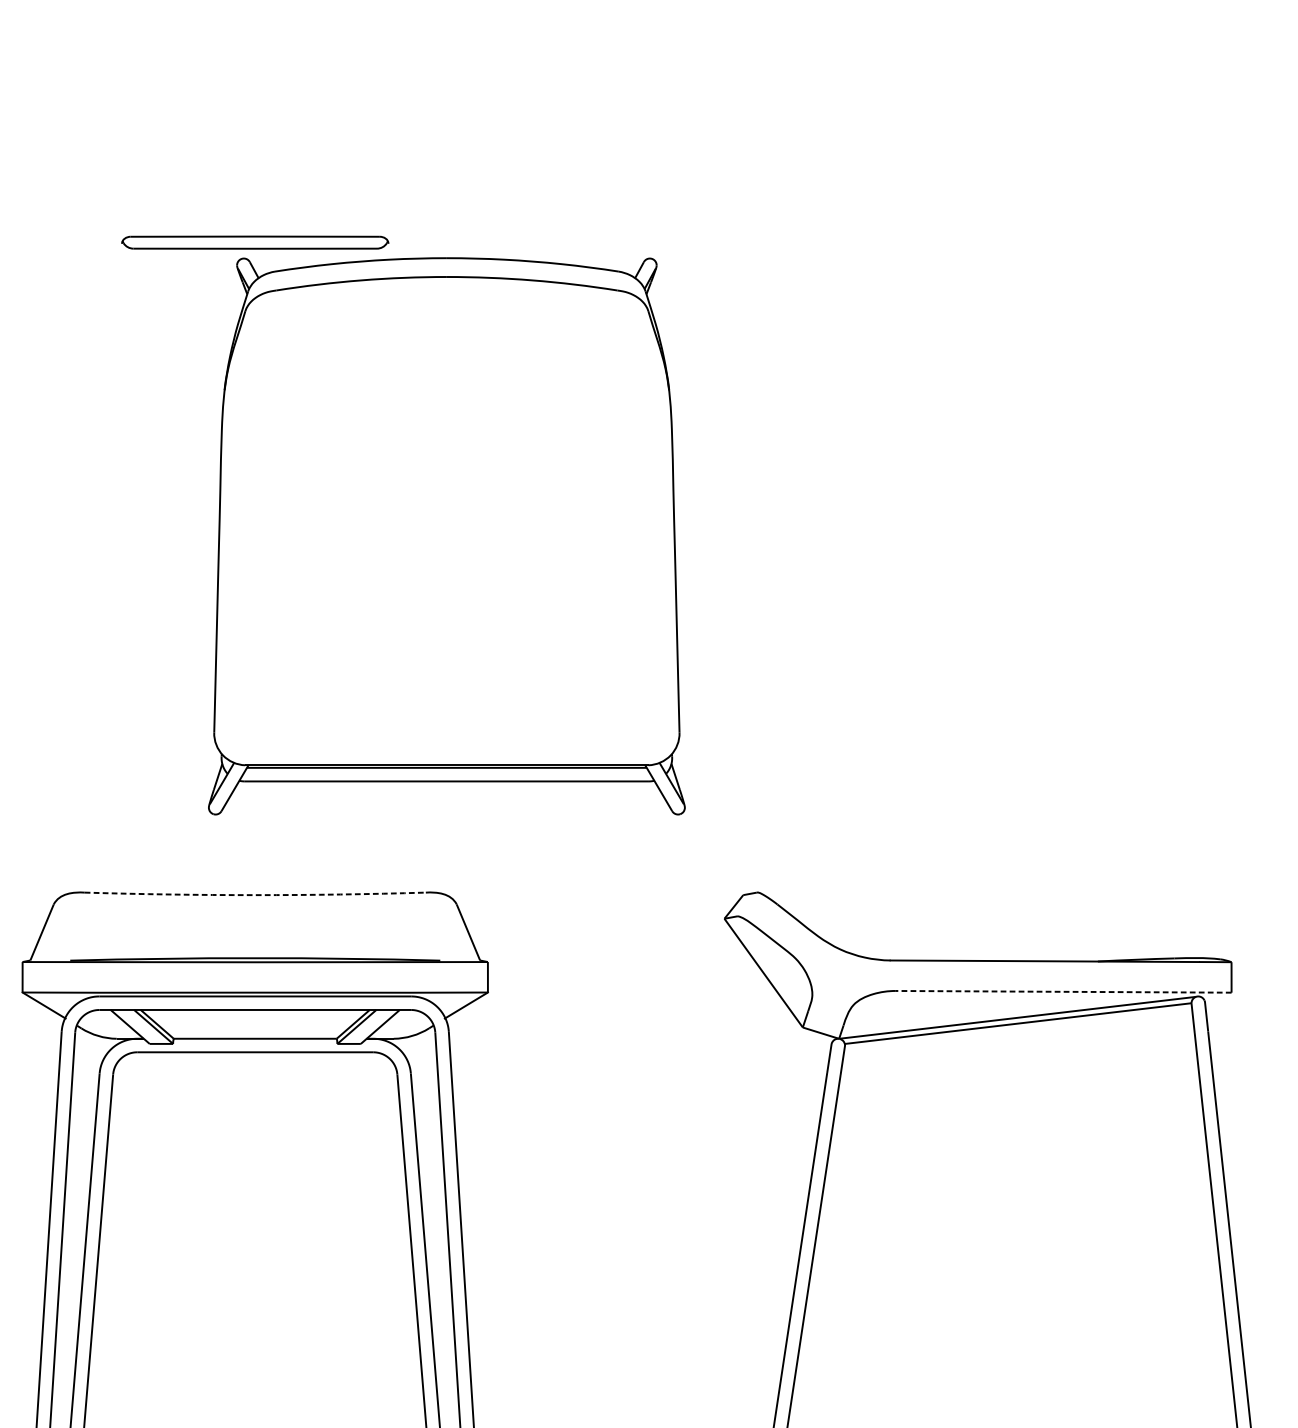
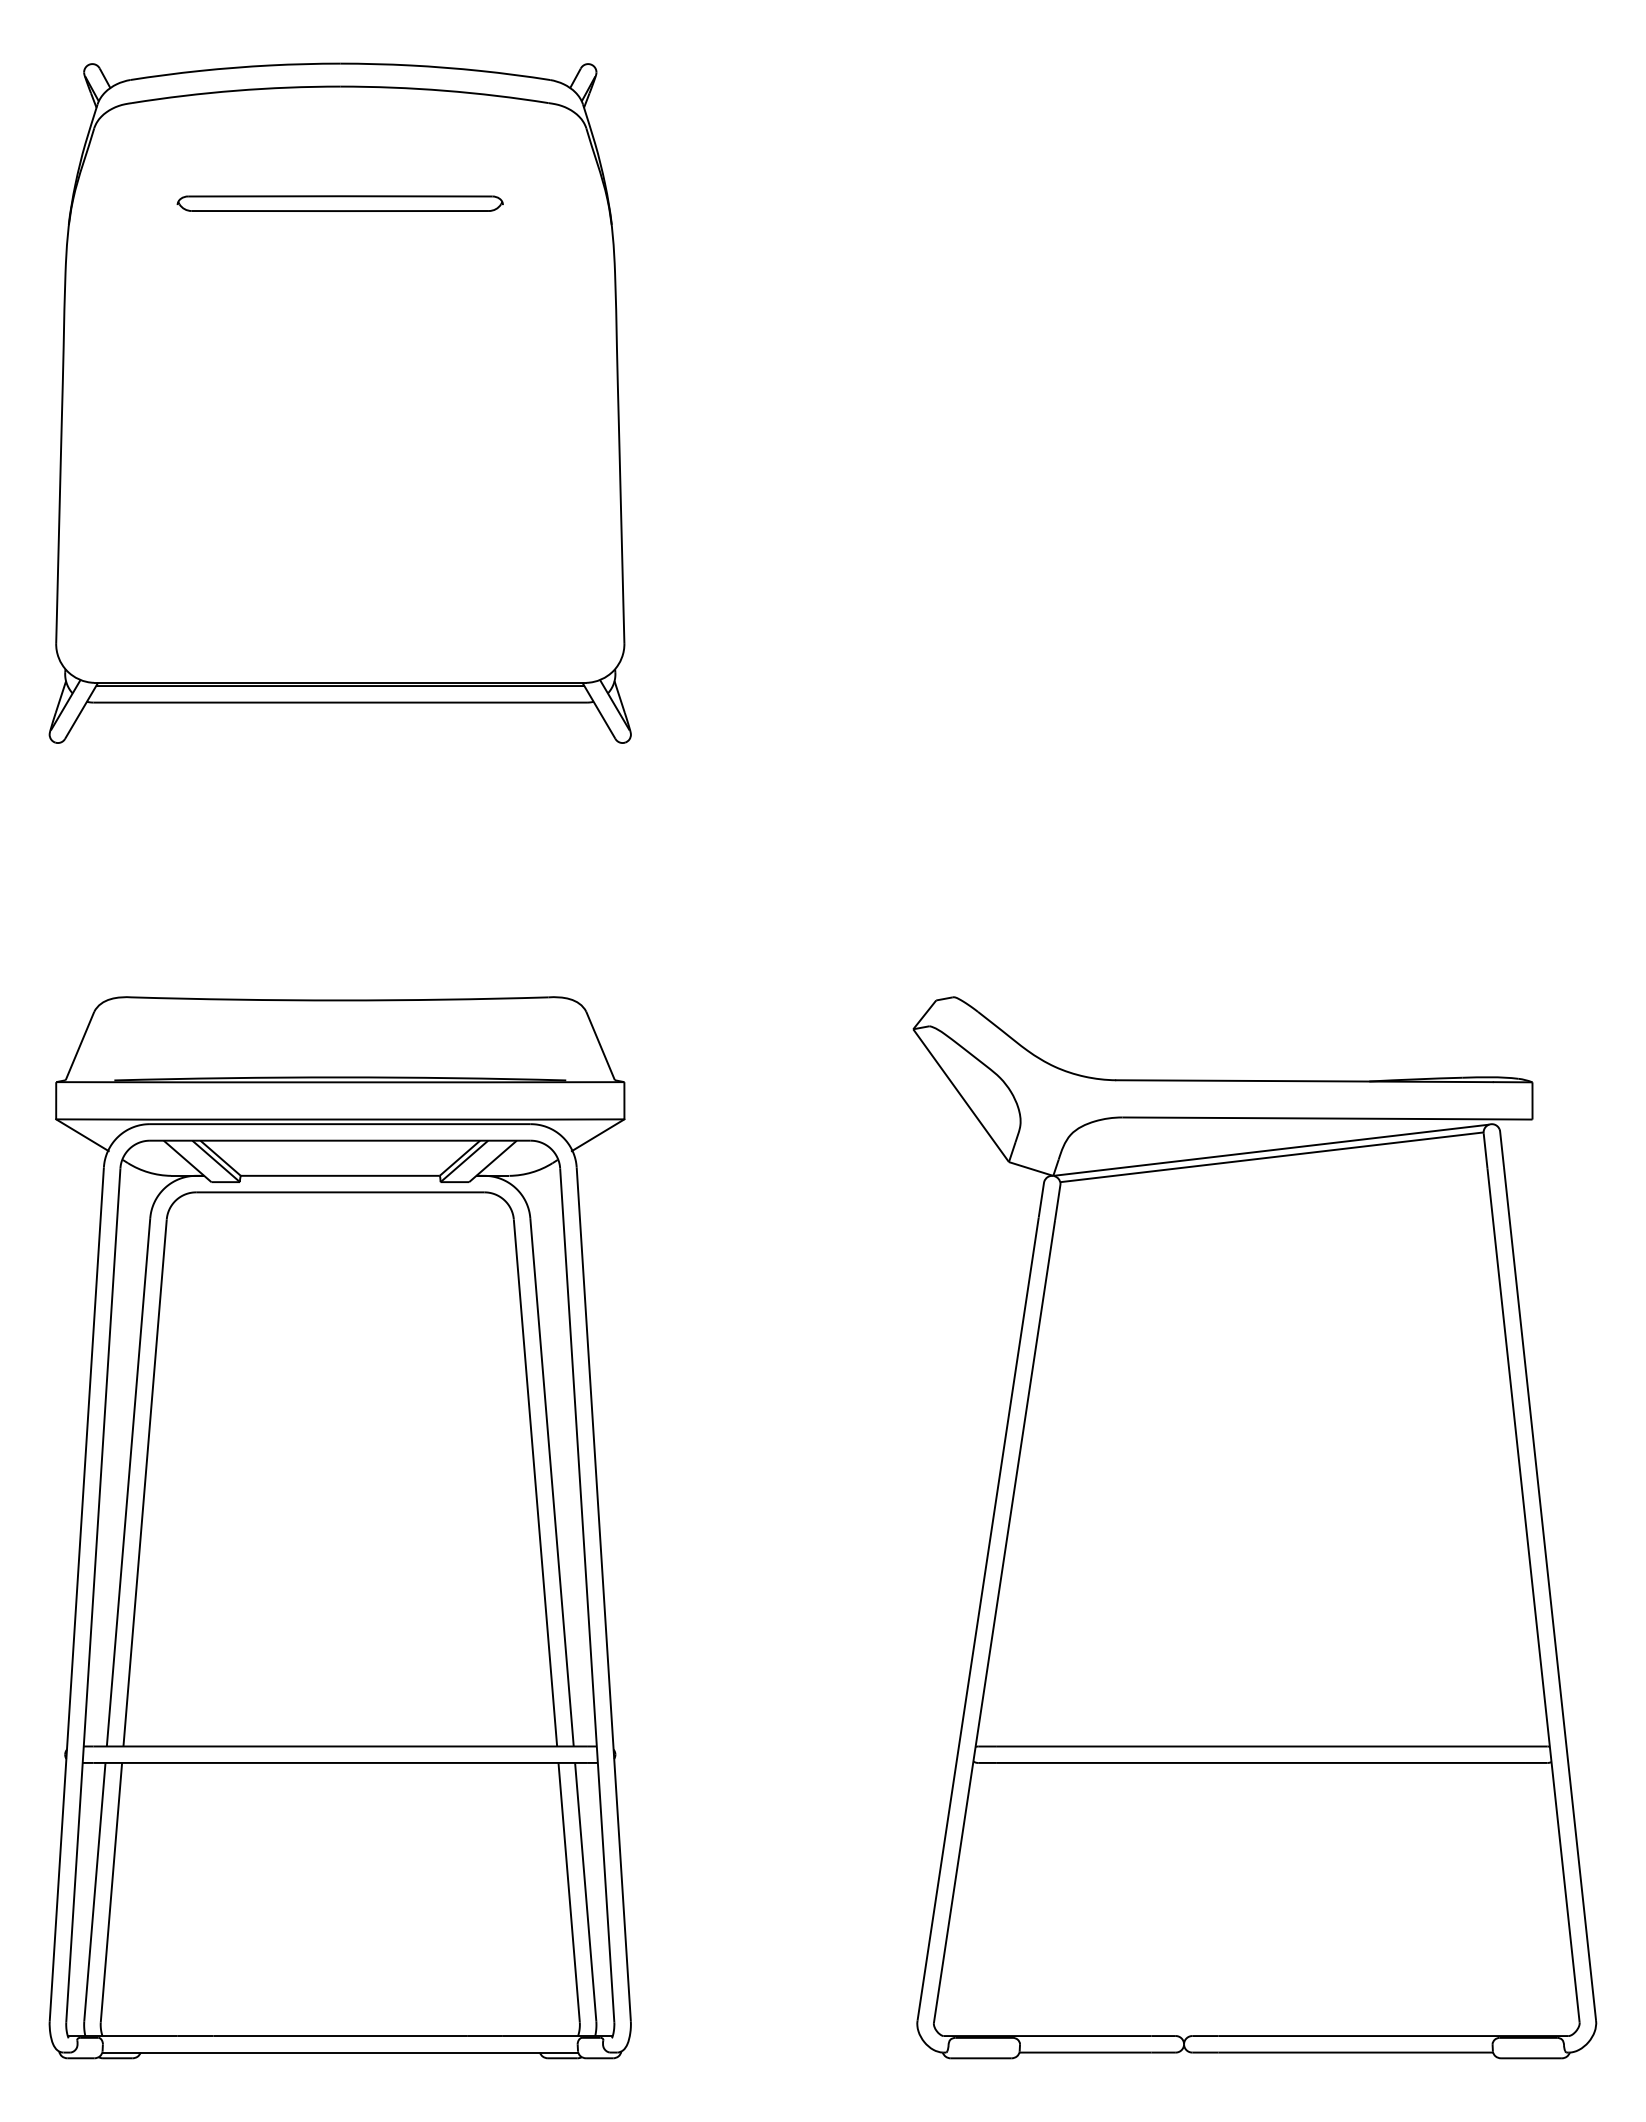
part: (446, 535) -> (339, 402), moved
arc: (255, 895) -> (340, 1000), dashed -> solid
line: (1063, 991) -> (1327, 1118), dashed -> solid

